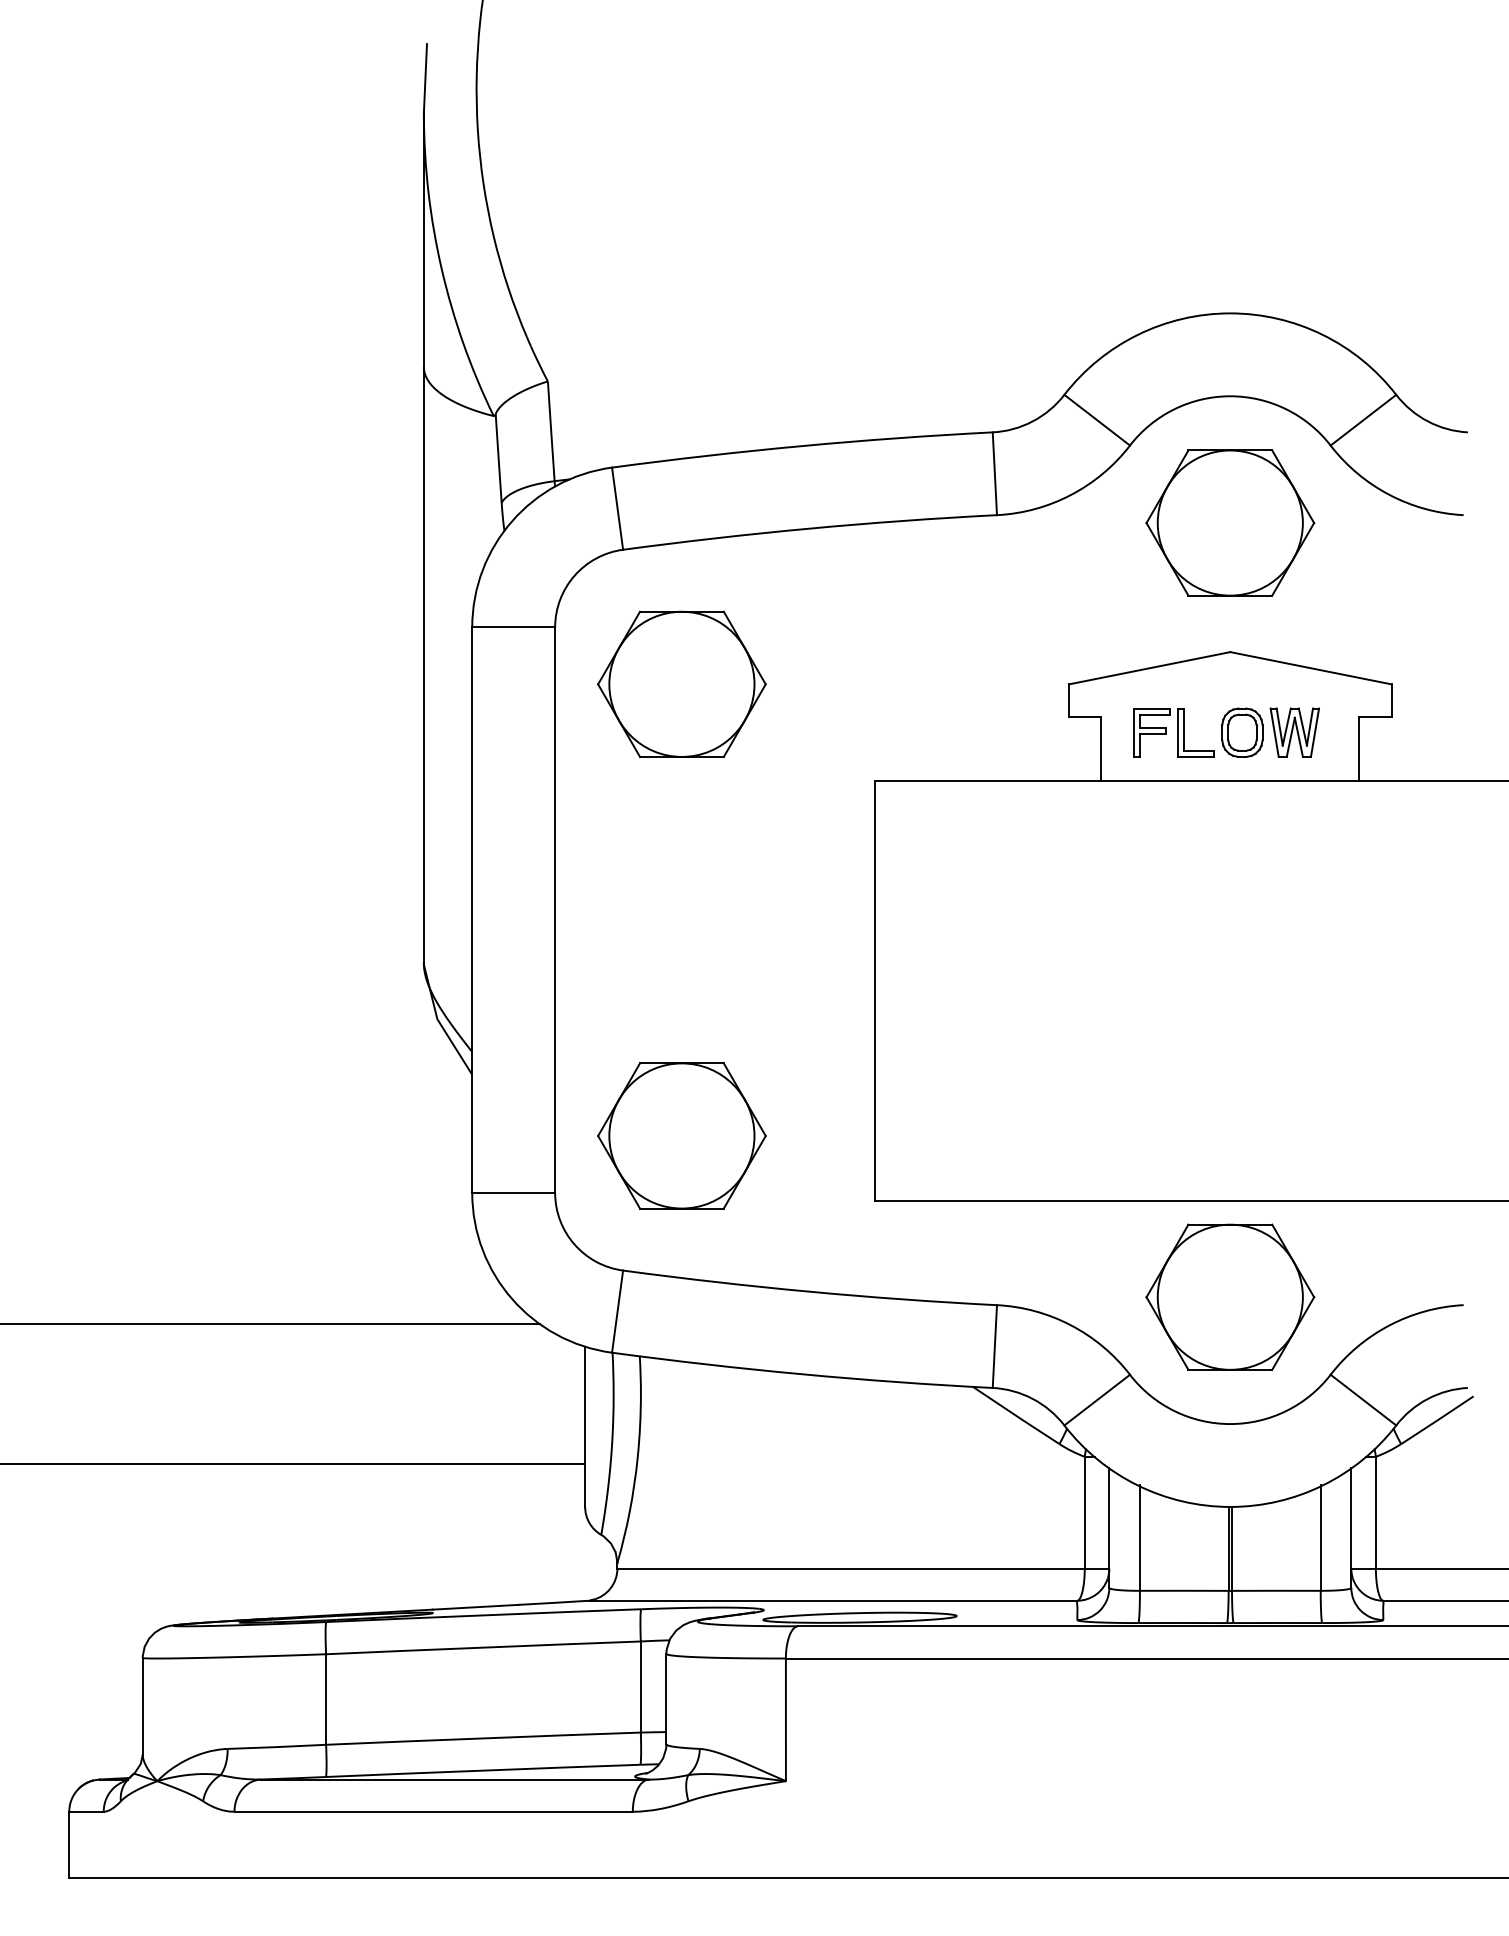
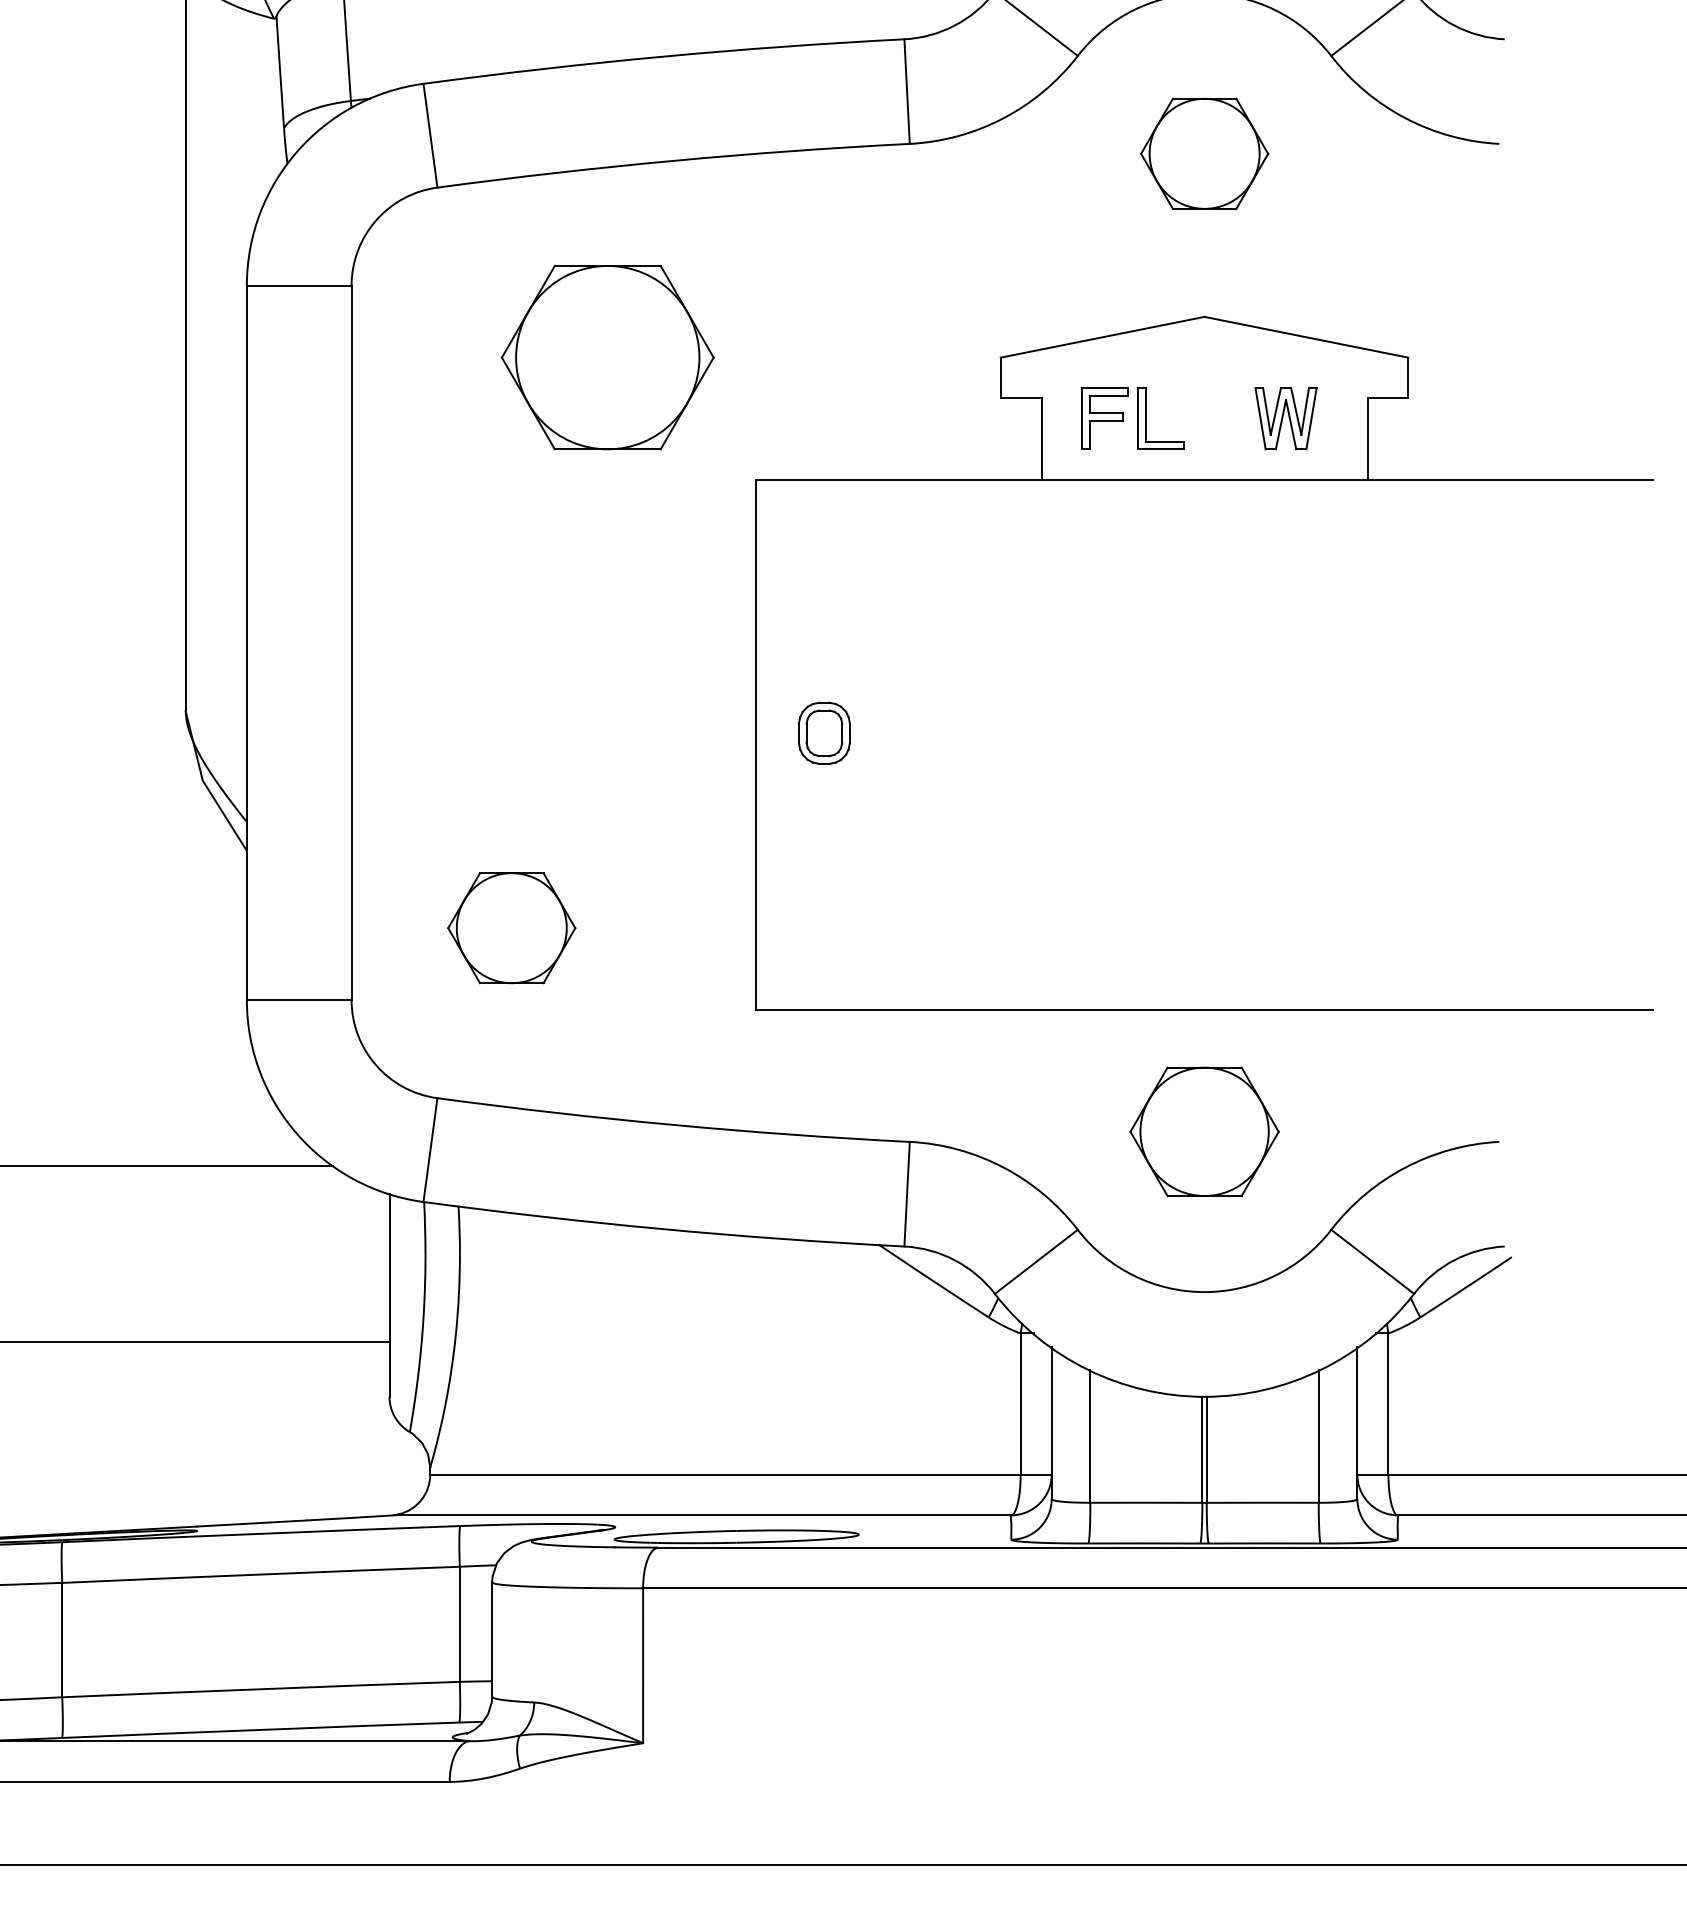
part: (1230, 522) -> (1204, 153), size x0.6
part: (681, 683) -> (607, 356), moved
part: (1242, 732) -> (824, 733), moved
part: (681, 1135) -> (511, 927), size x0.6
part: (1230, 1296) -> (1204, 1130), size x0.7

